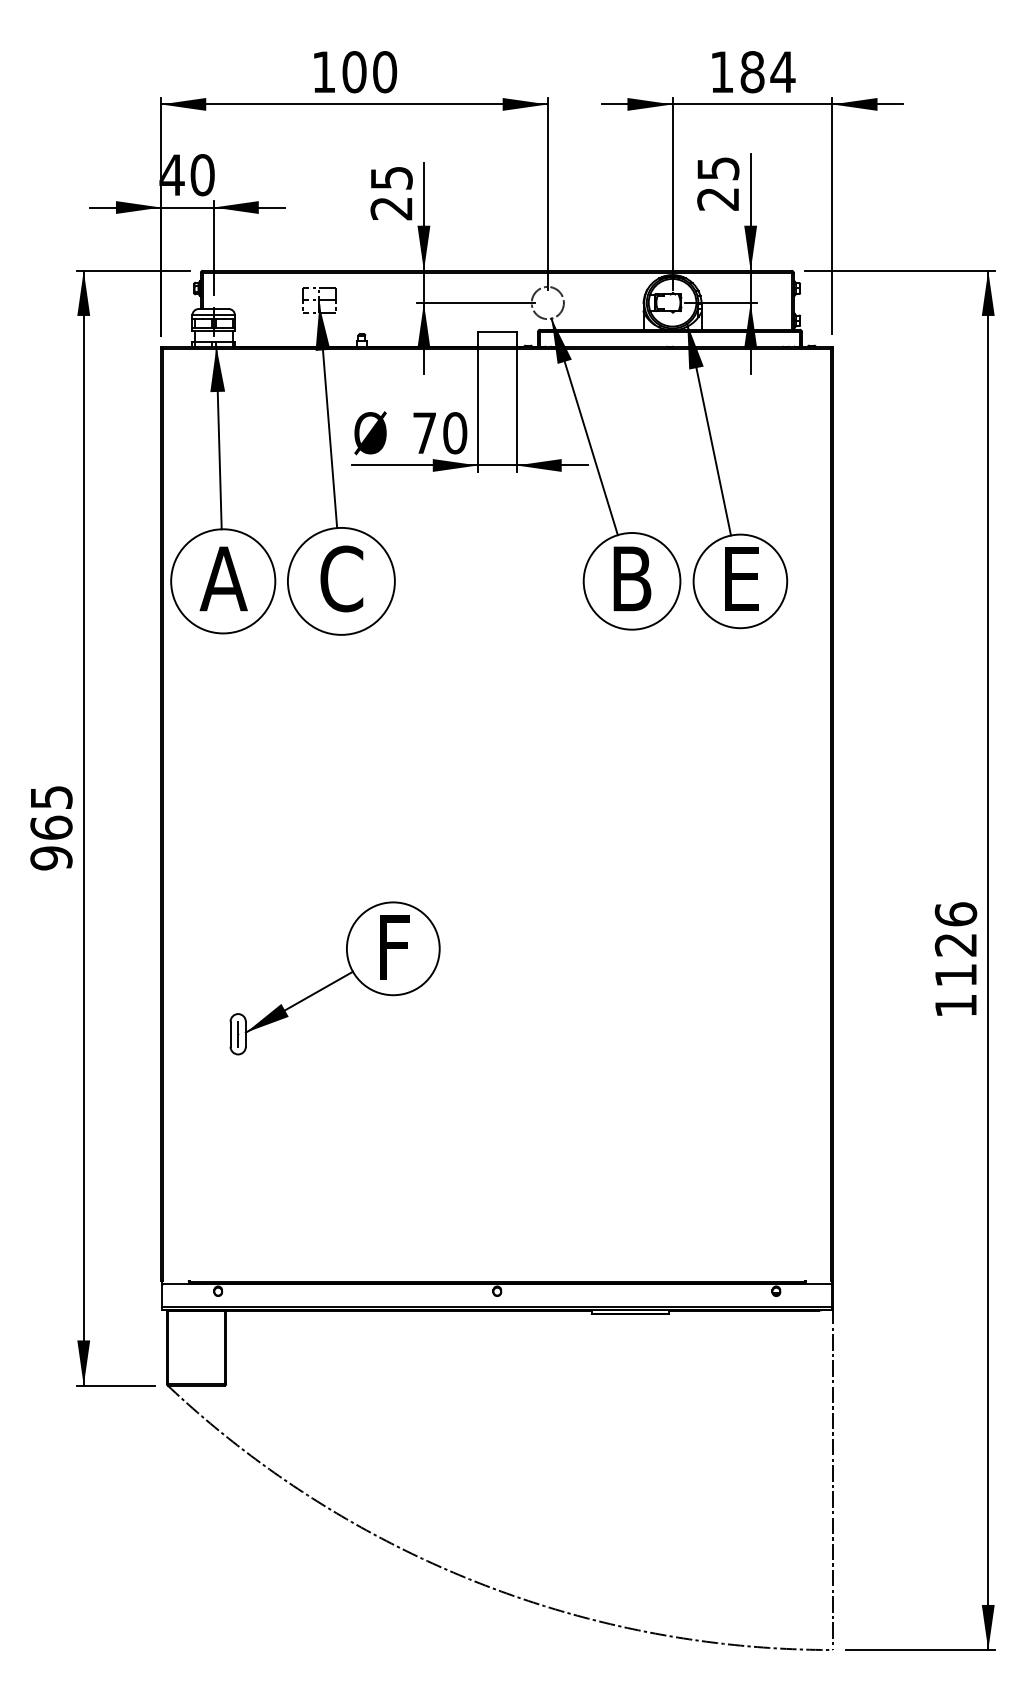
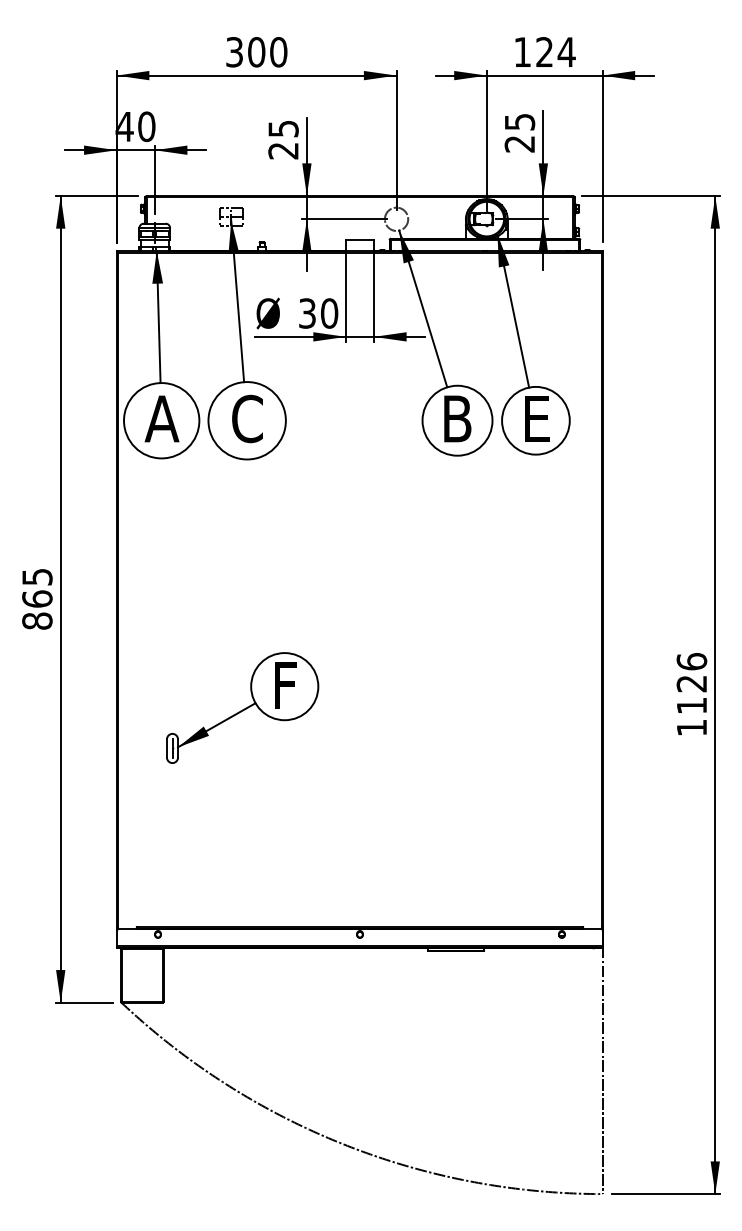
text: (323, 72) -> (234, 52), 100 -> 300
text: (752, 72) -> (544, 52), 184 -> 124
text: (424, 433) -> (307, 313), 70 -> 30
text: (51, 857) -> (37, 620), 965 -> 865

